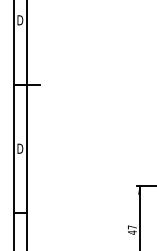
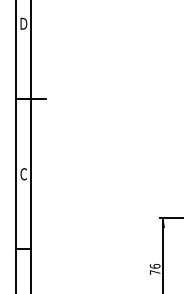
text: (20, 148) -> (23, 174), D -> C
text: (131, 230) -> (154, 269), 47 -> 76

